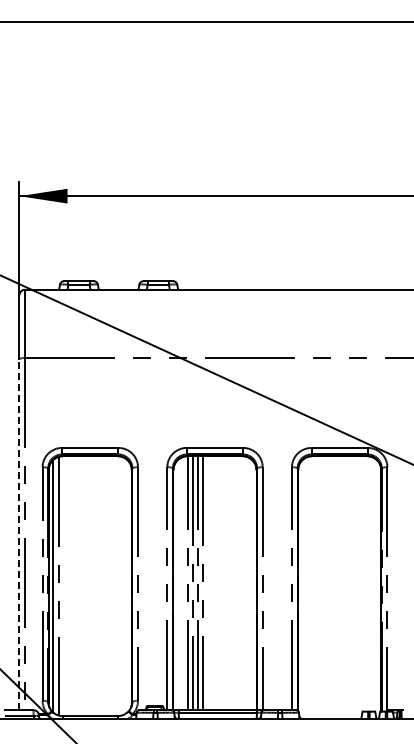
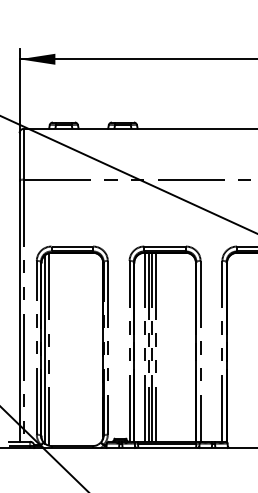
line: (19, 534) -> (19, 310), dashed -> solid

